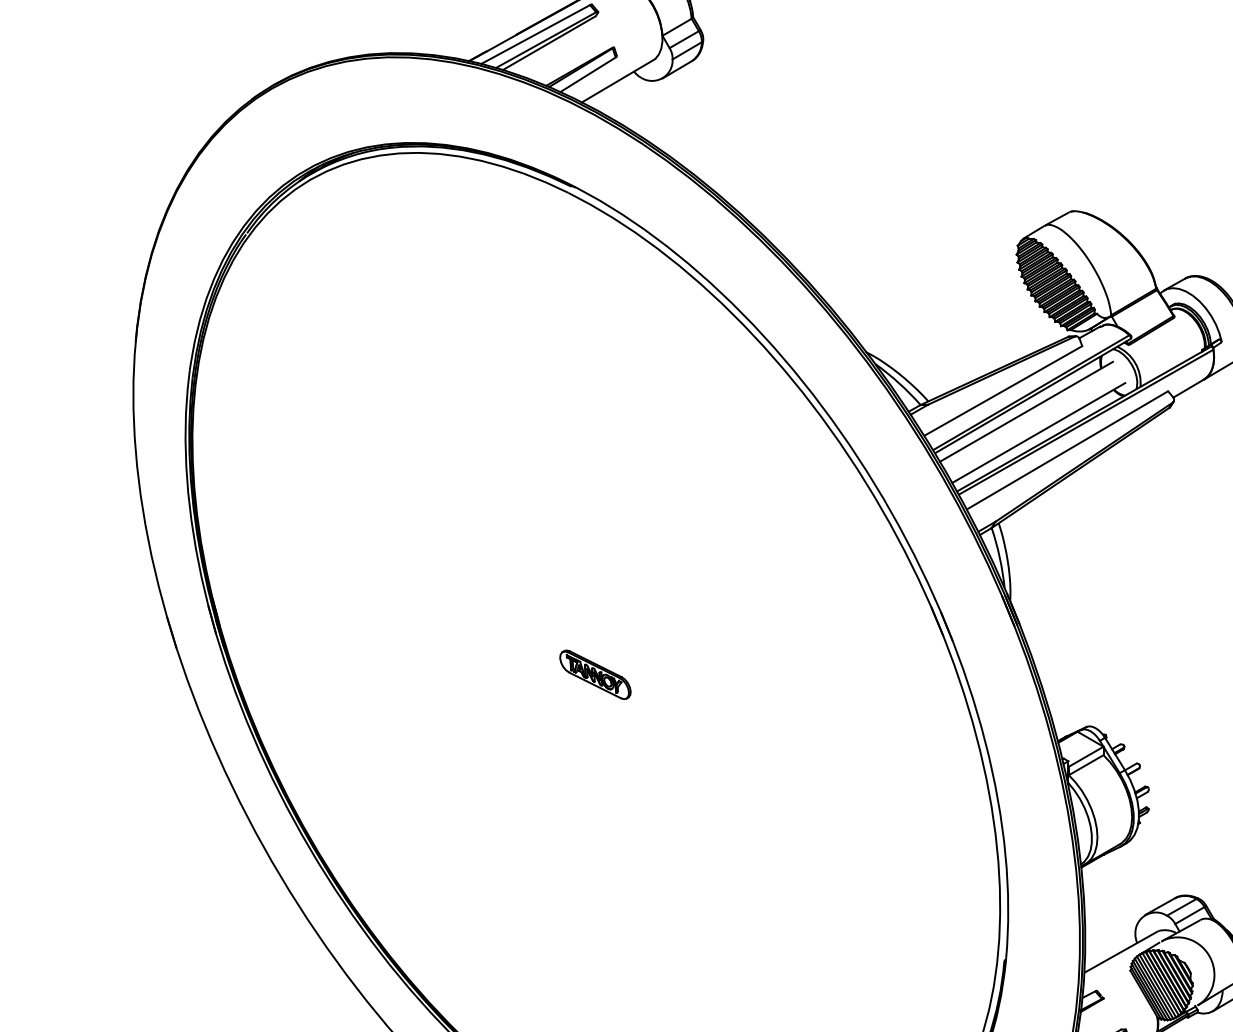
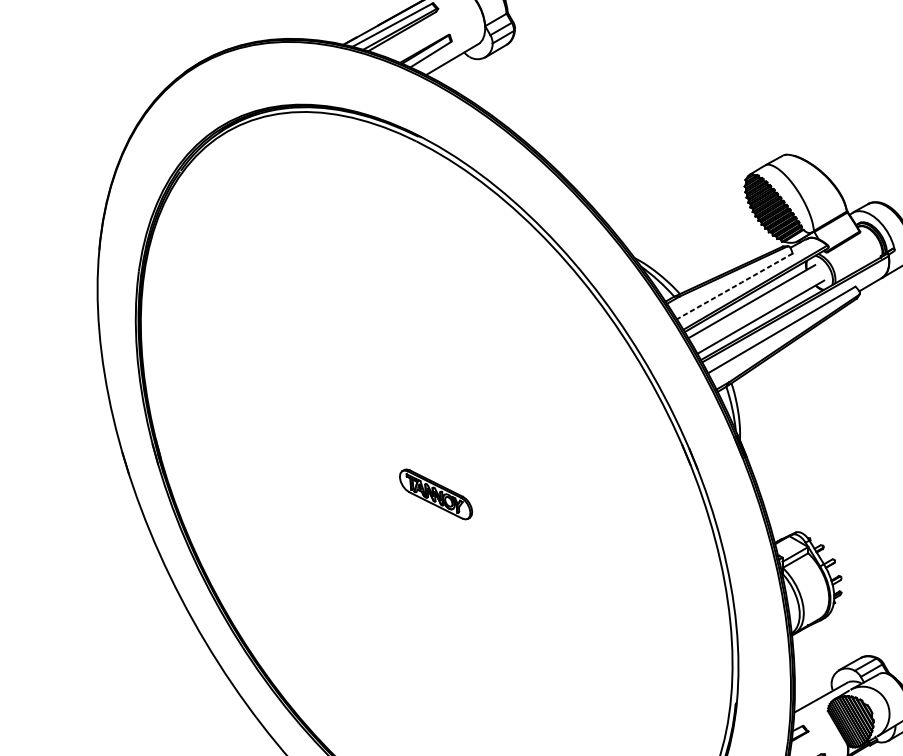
line: (1004, 390) -> (735, 286), solid -> dashed
part: (595, 674) -> (436, 494), size x1.4

